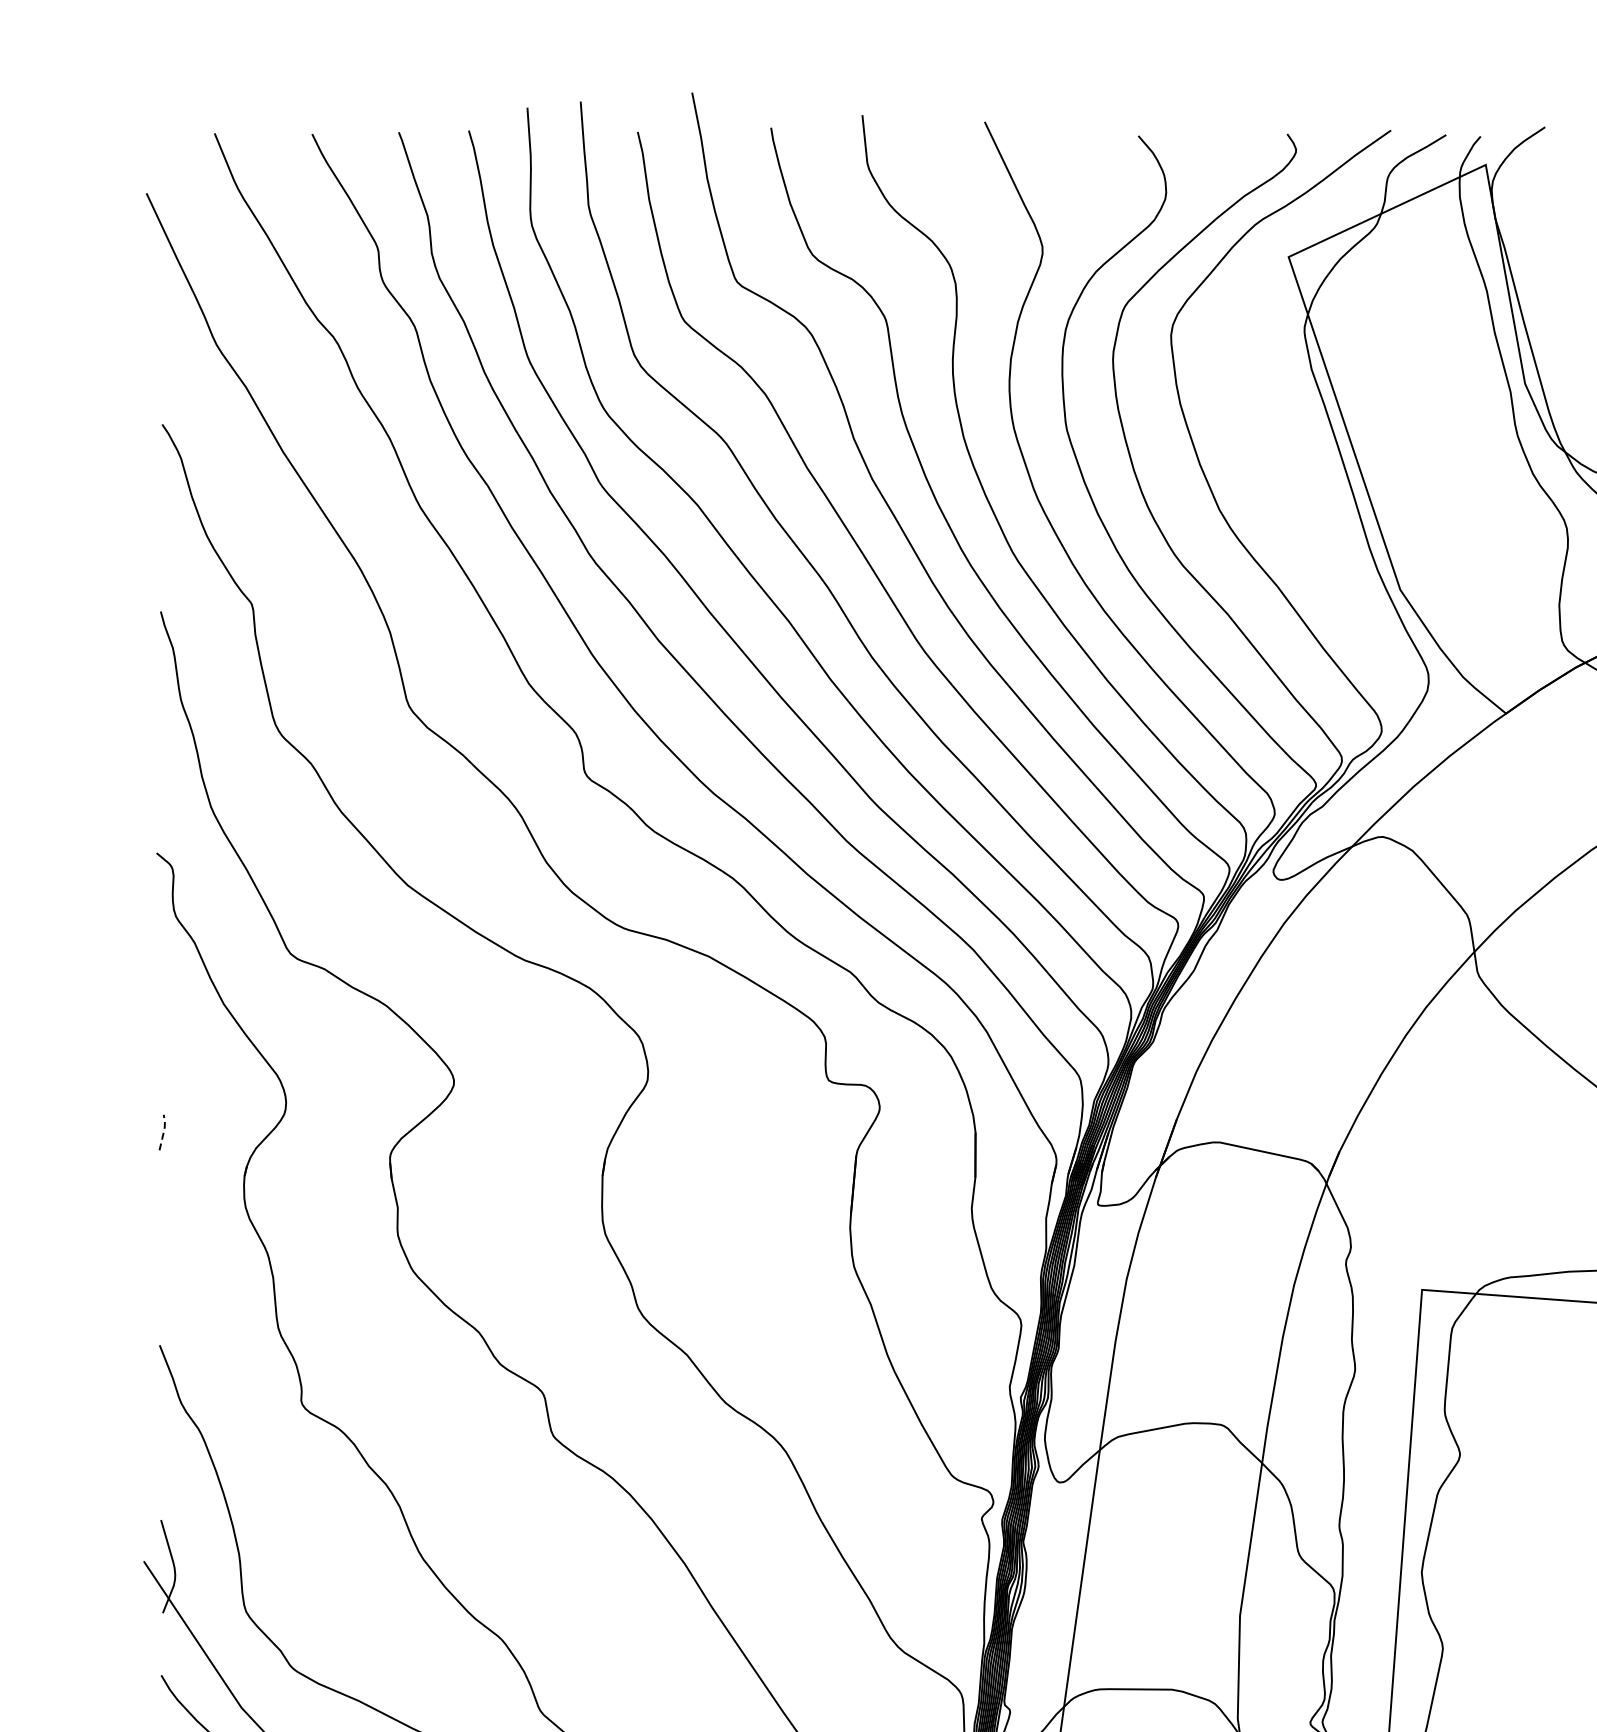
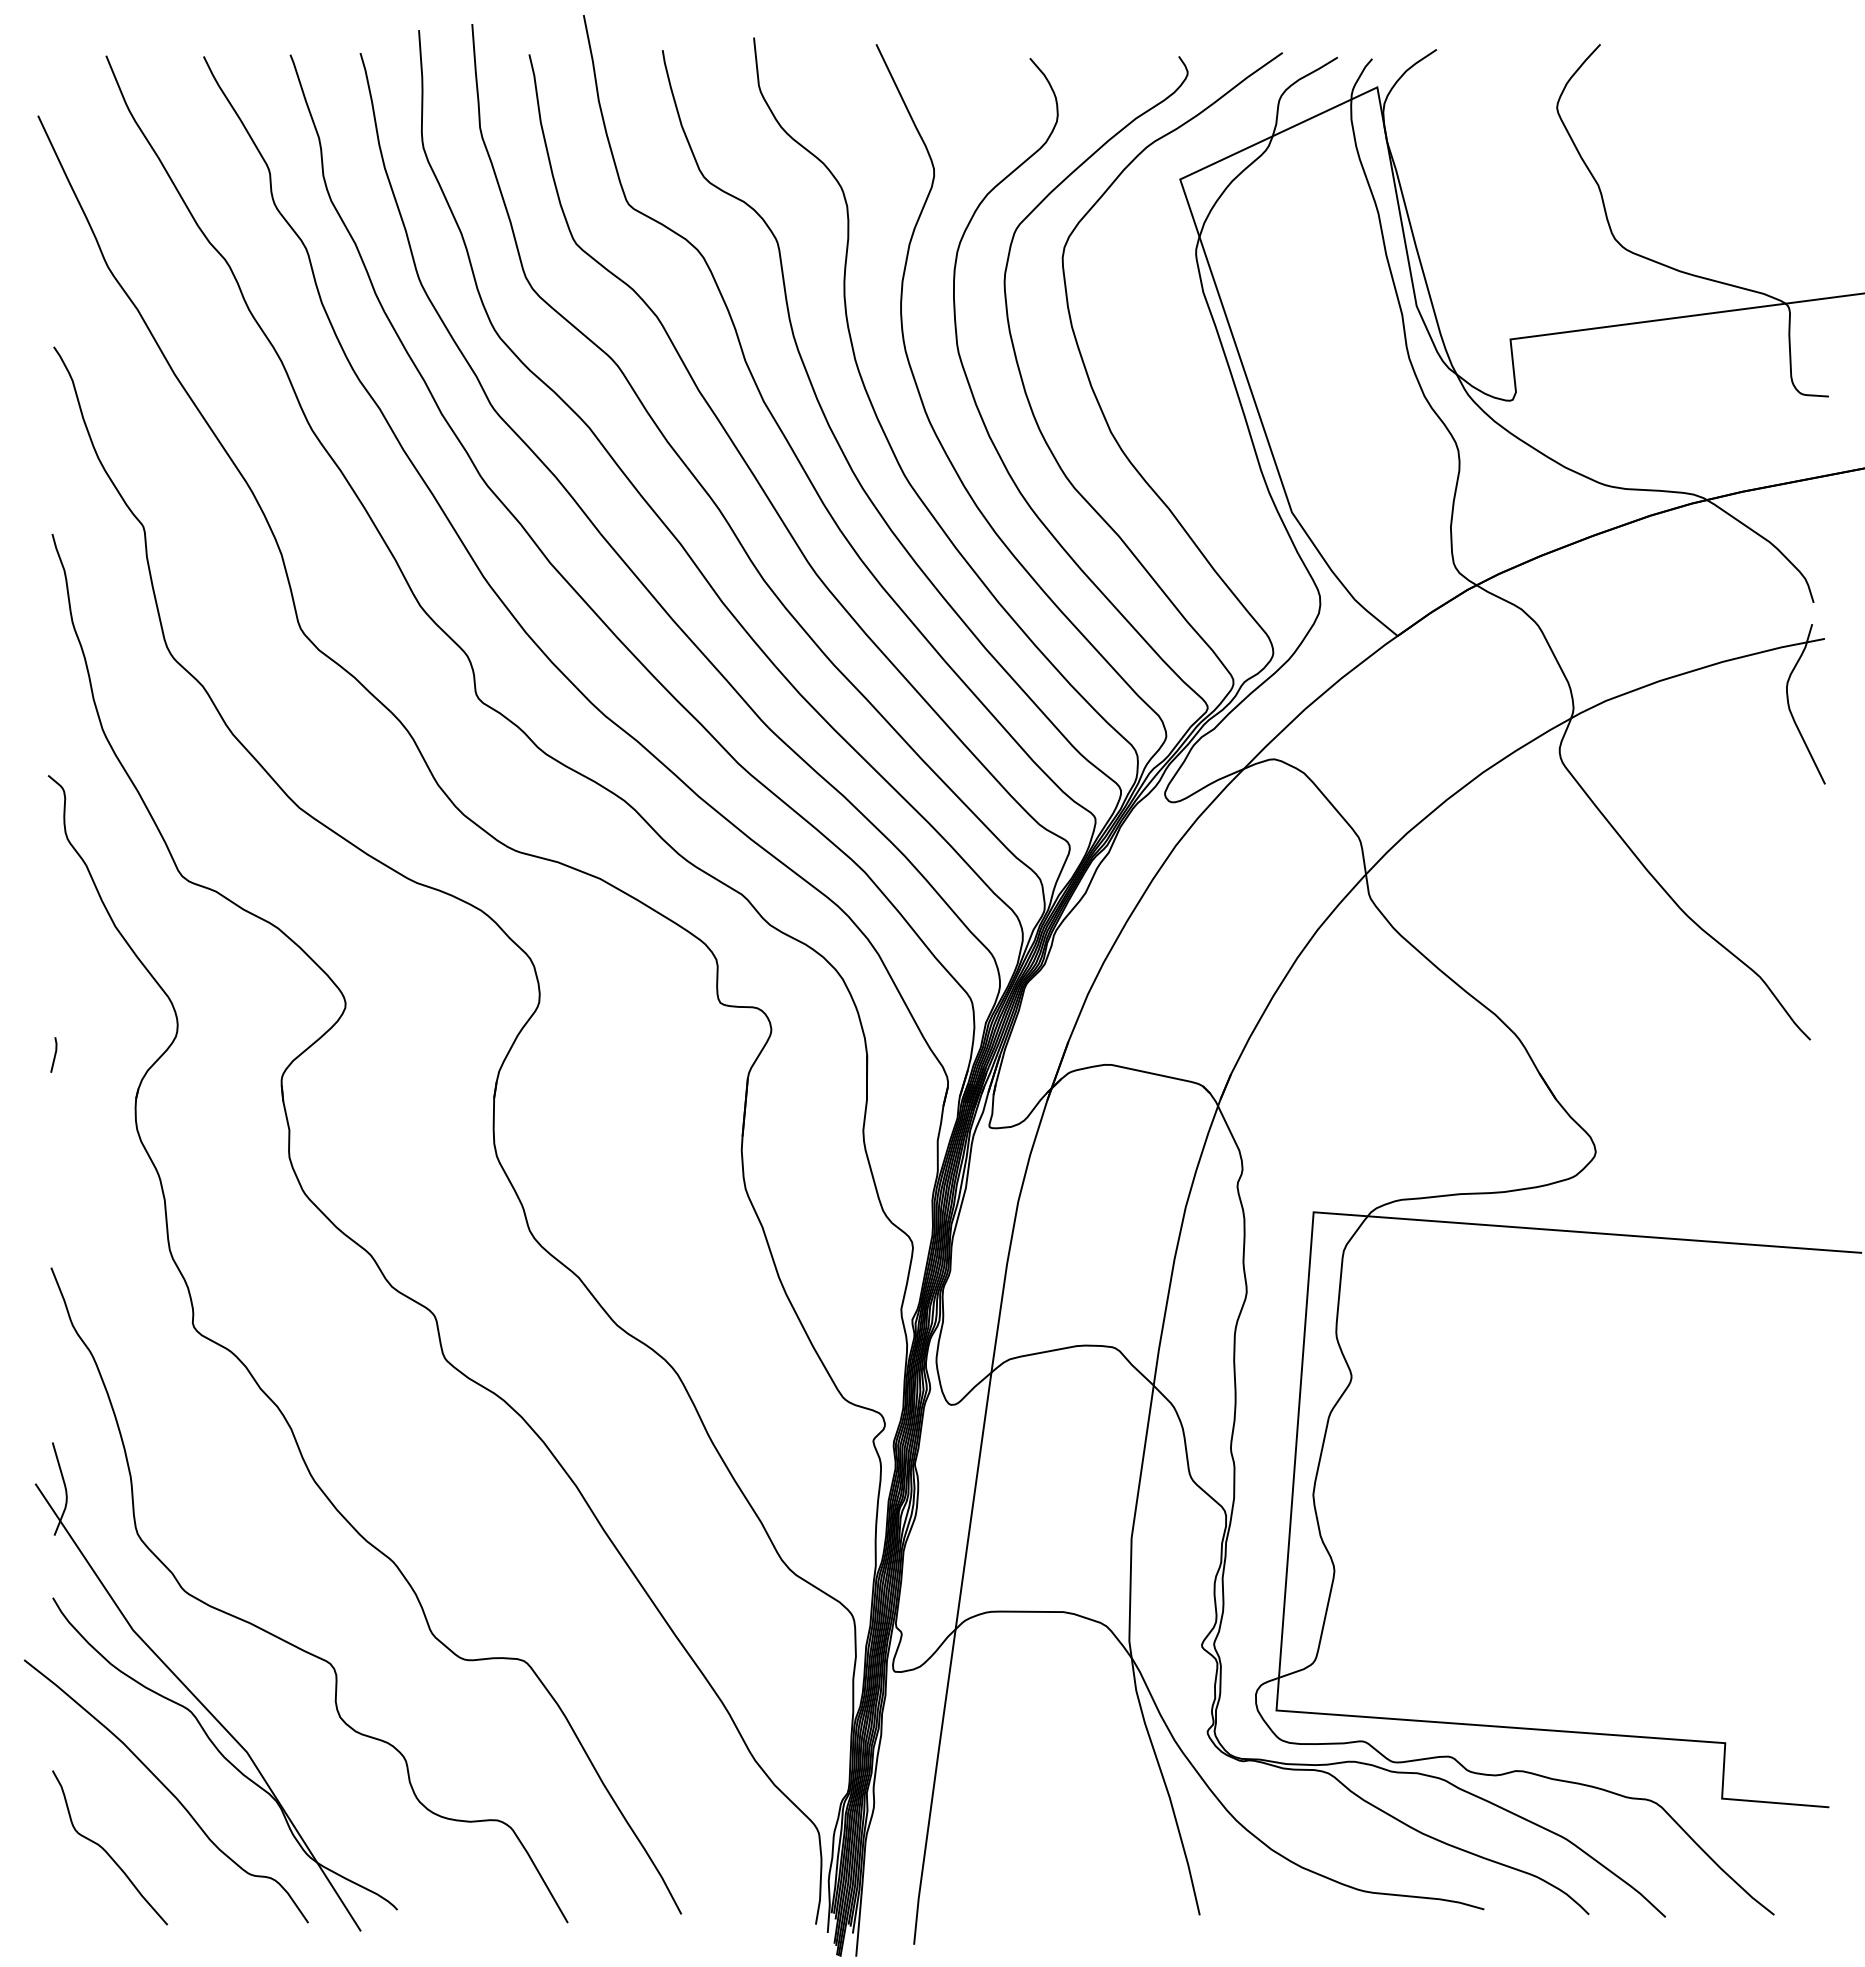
line: (163, 1131) -> (55, 1053), dashed -> solid

